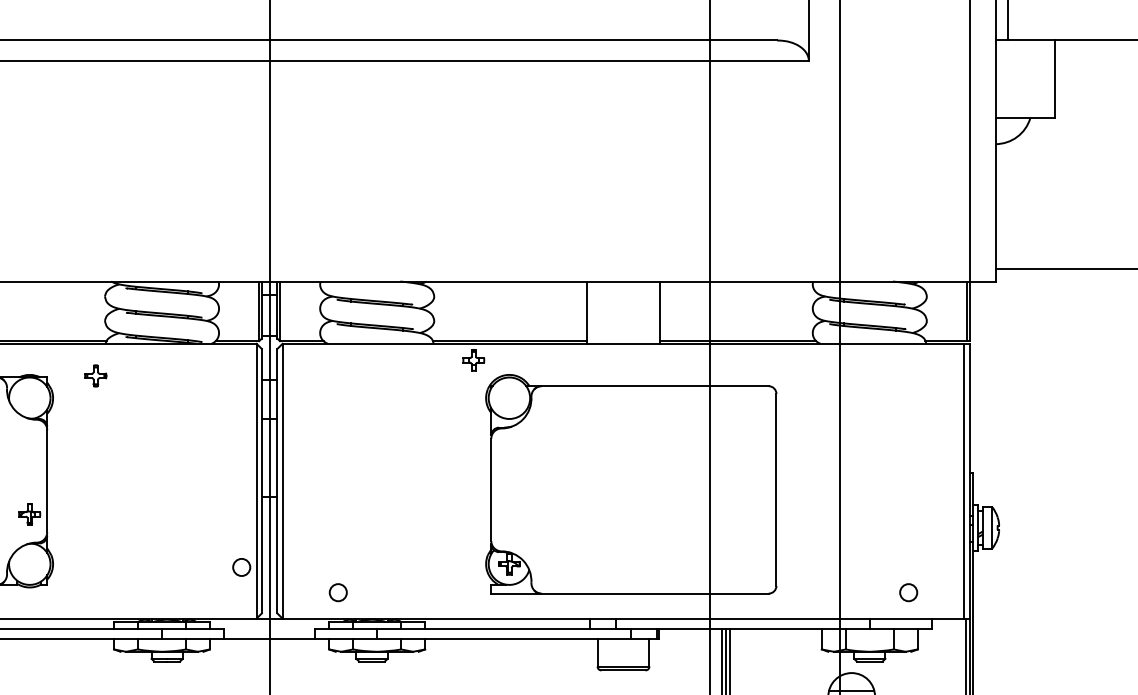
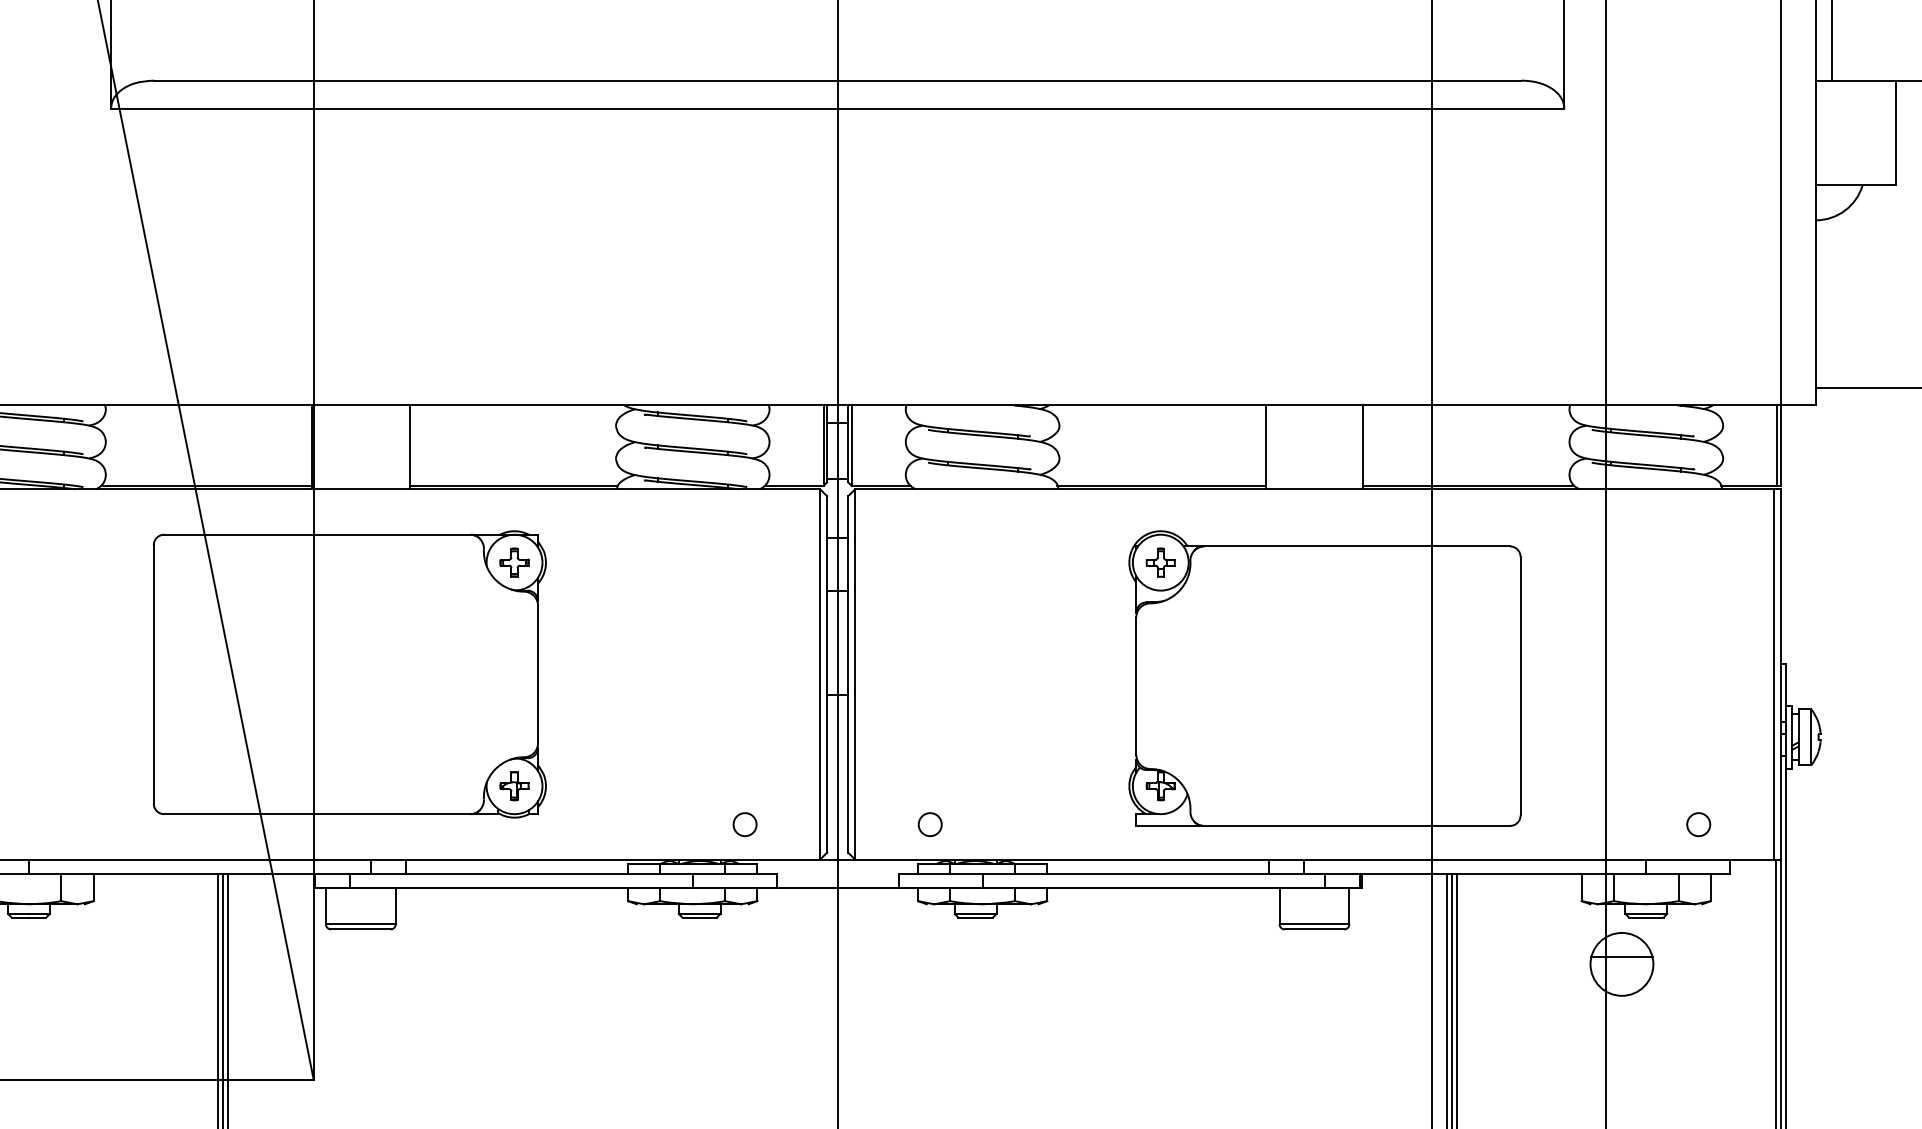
part: (473, 360) -> (1160, 562), moved
part: (95, 375) -> (514, 562), moved
part: (29, 514) -> (514, 786), moved
circle: (241, 567) -> (744, 824), moved

